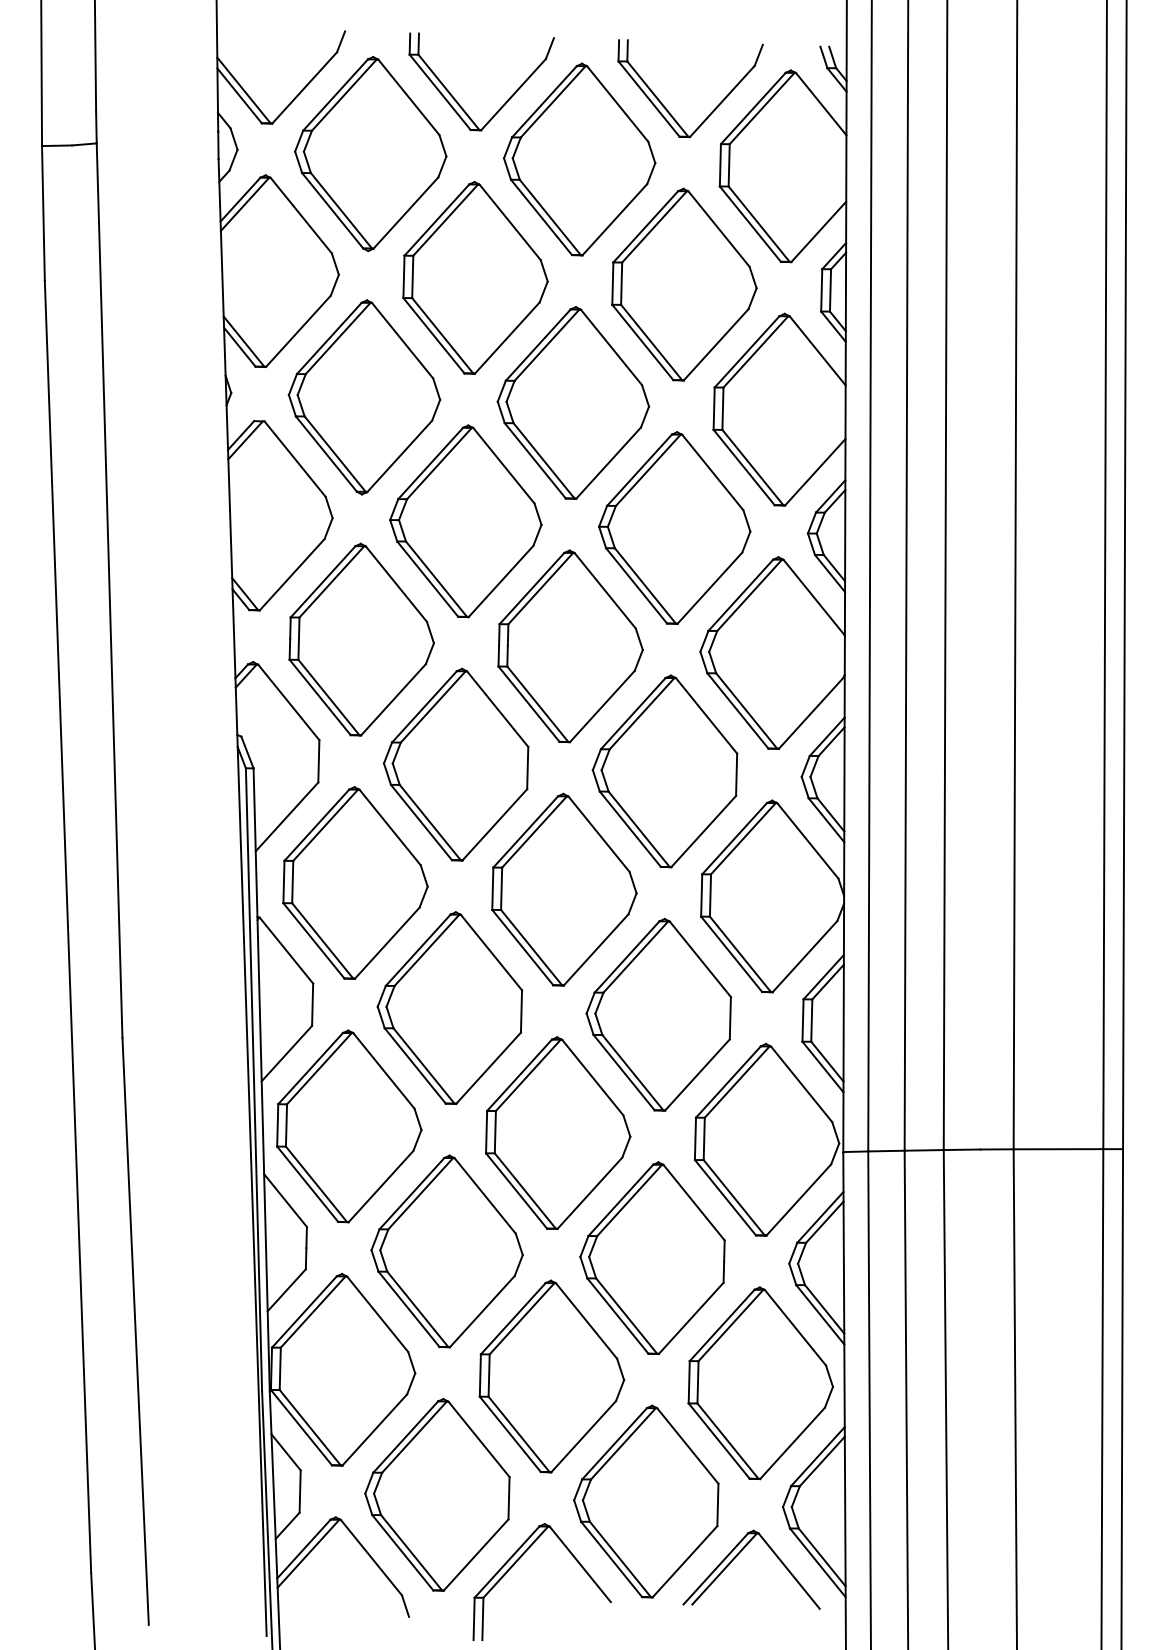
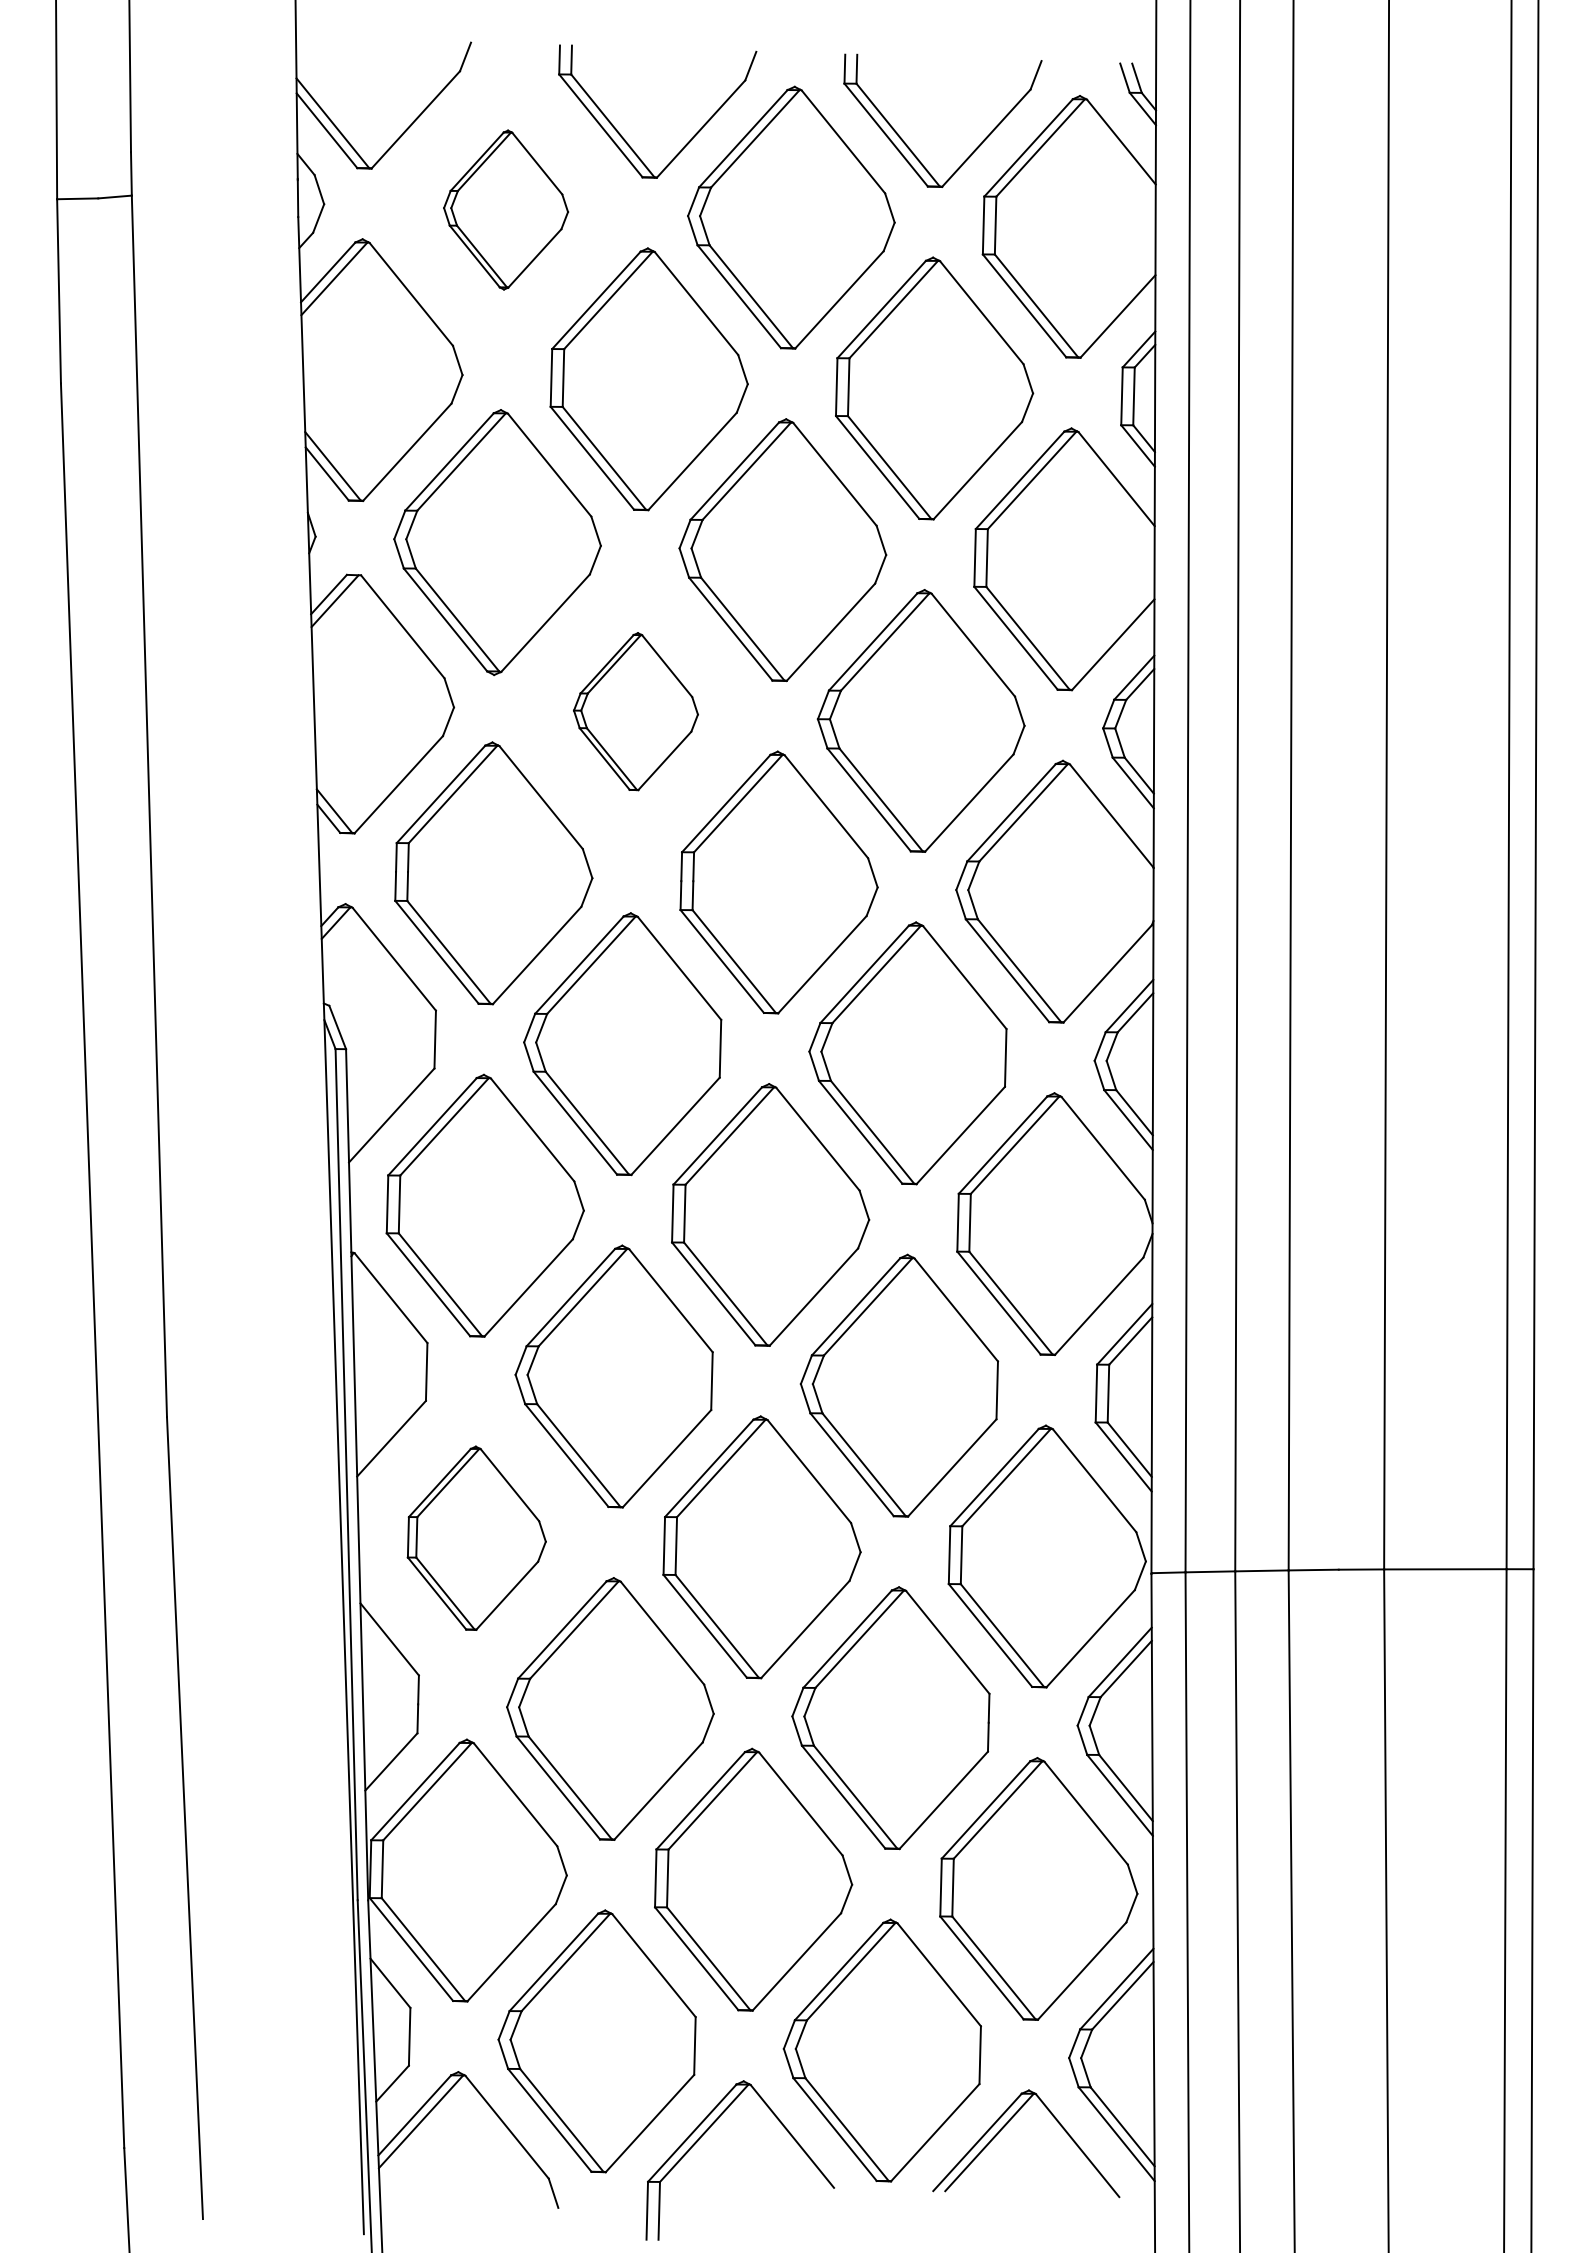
part: (370, 153) -> (505, 209), size x0.6
part: (465, 521) -> (635, 711), size x0.6
part: (349, 1126) -> (476, 1538), size x0.7

